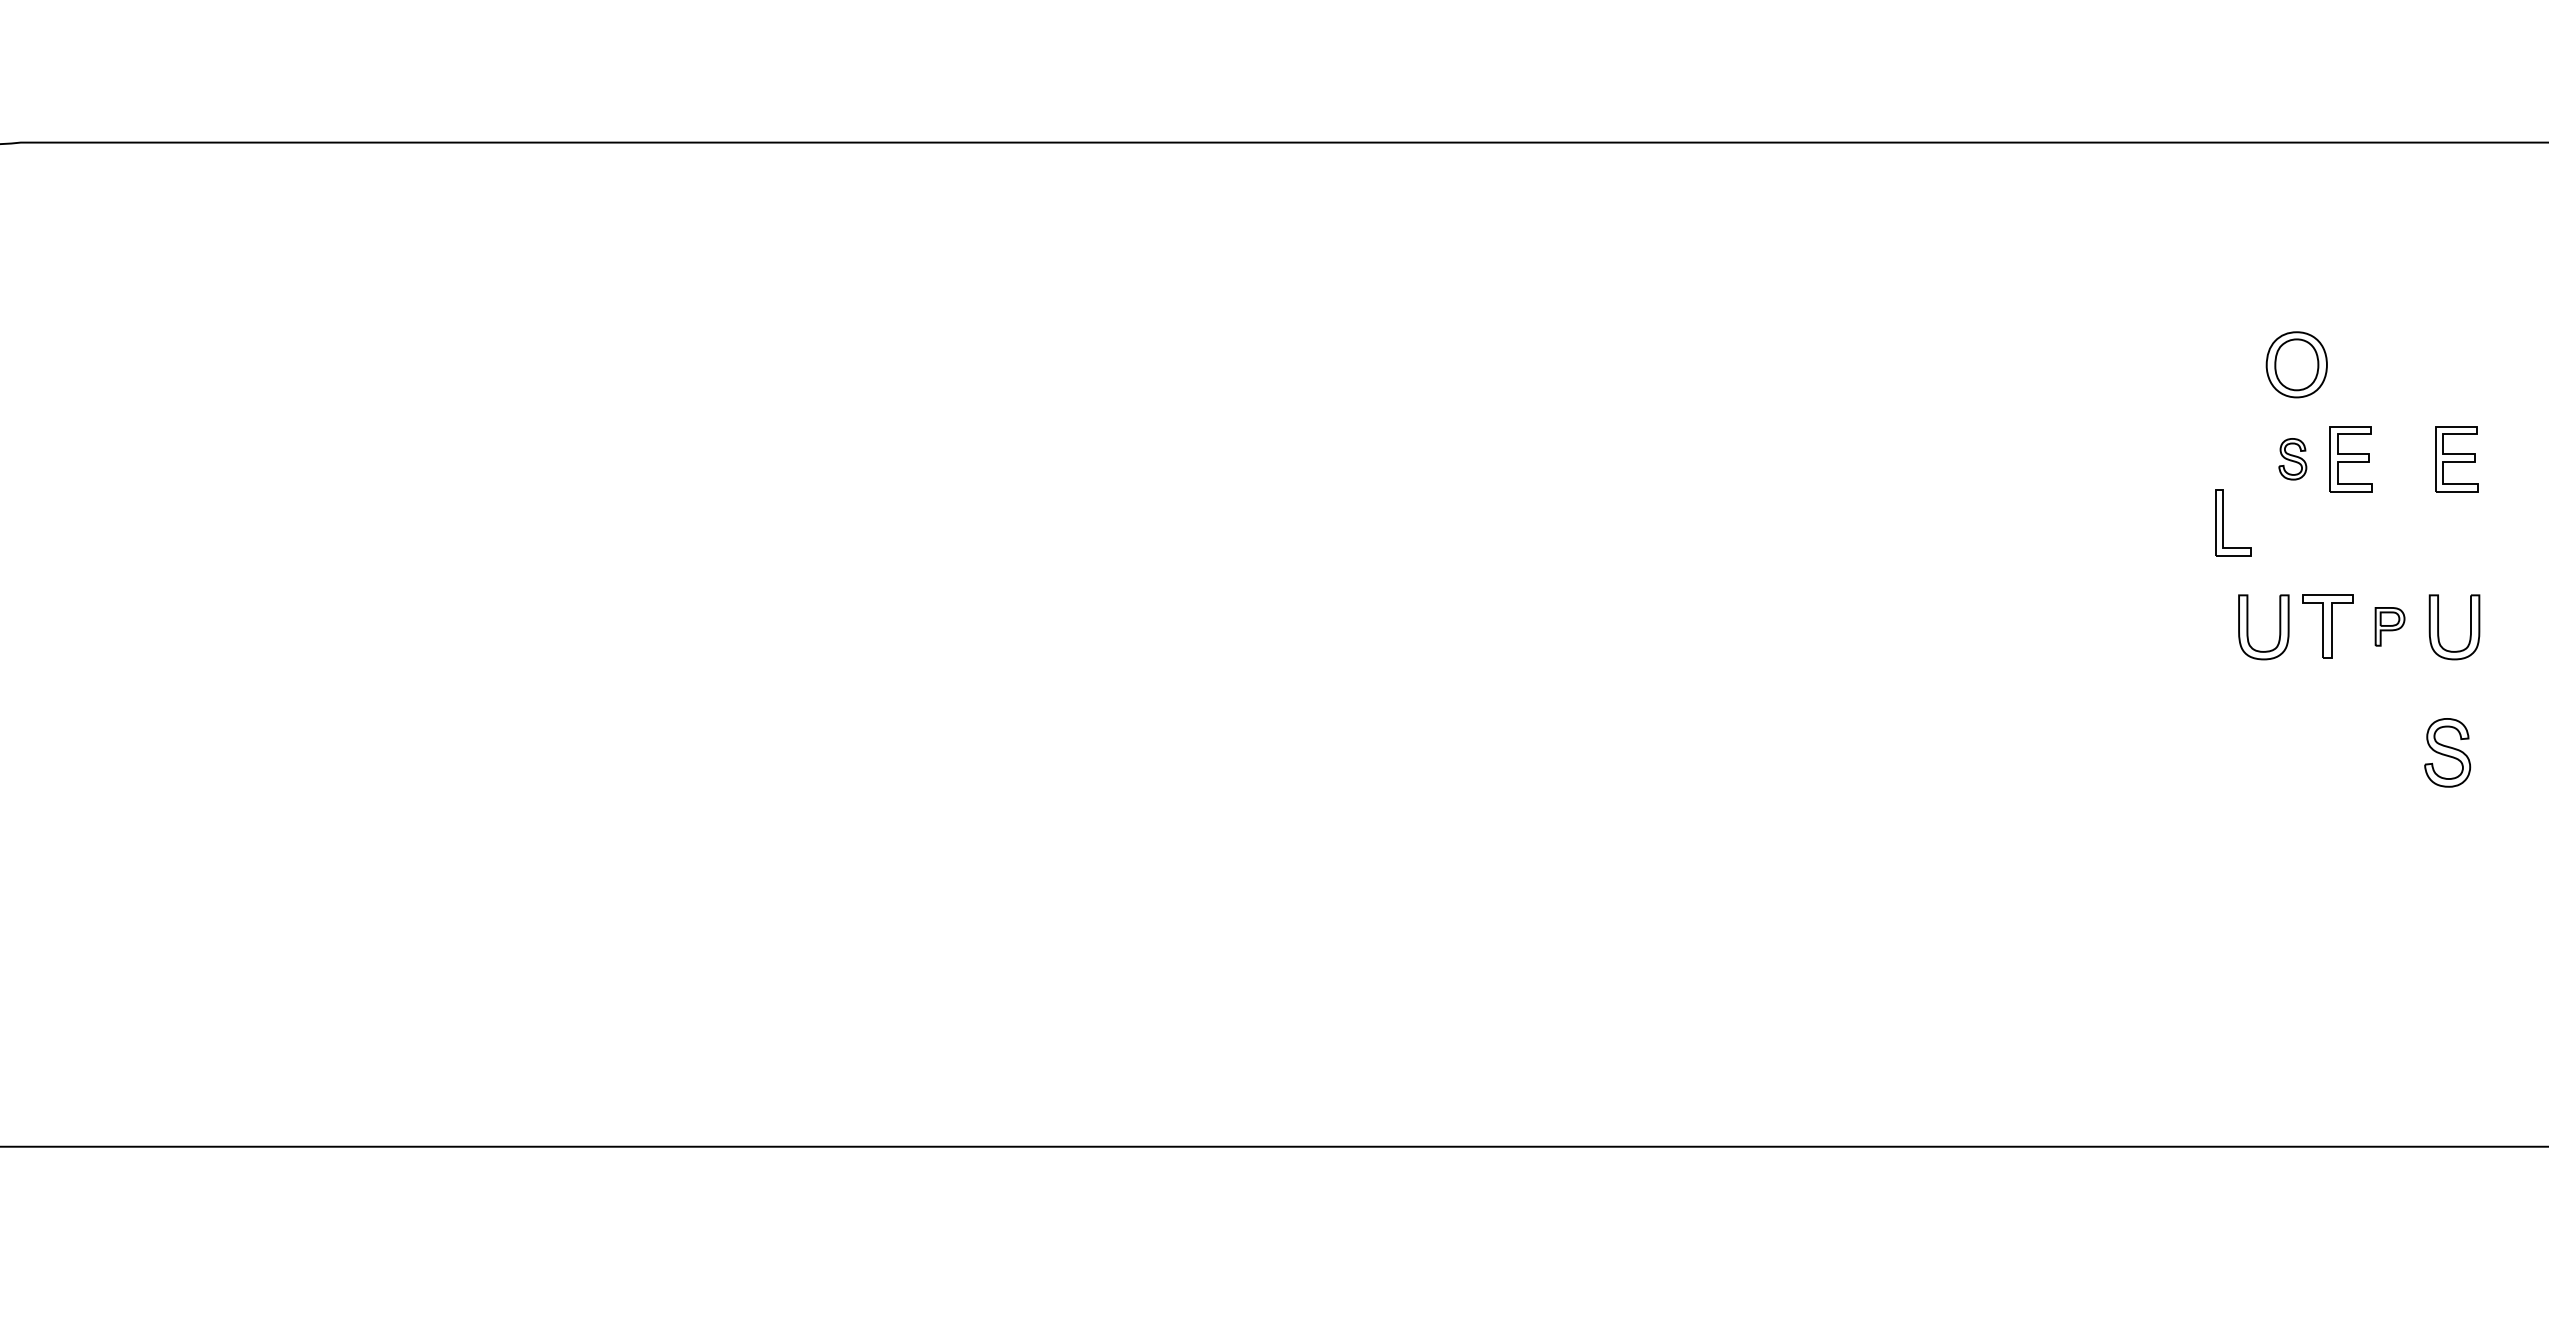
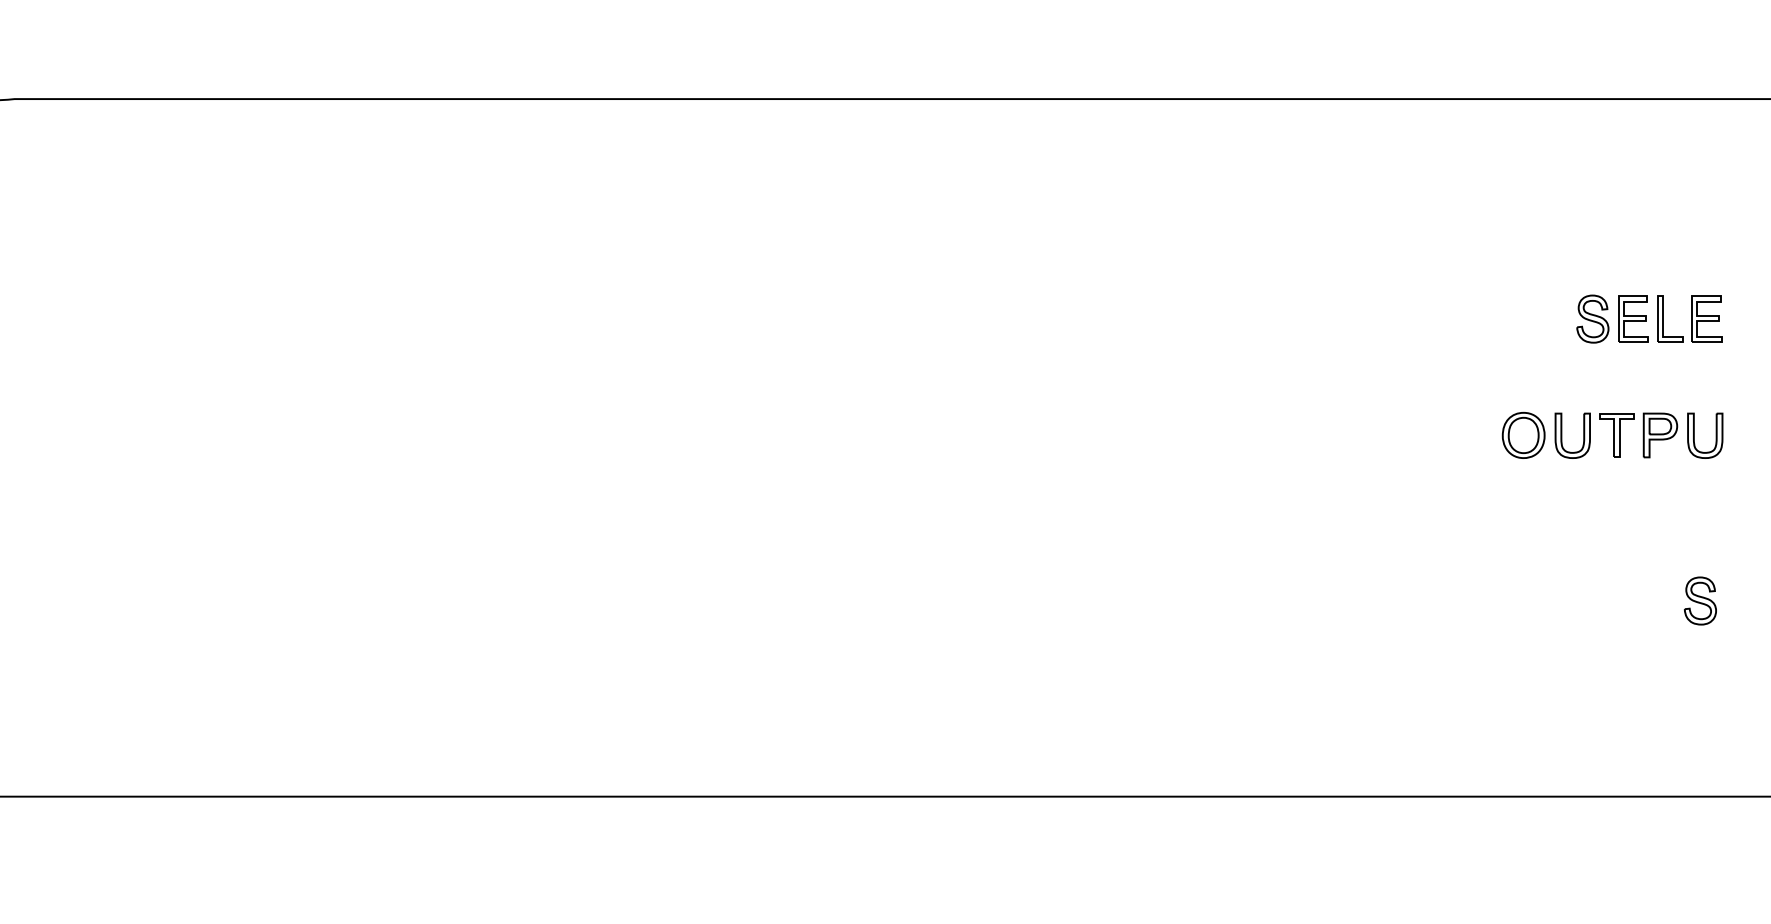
part: (2296, 363) -> (1523, 434), moved
part: (2292, 458) -> (1592, 318), size x1.67
part: (2223, 521) -> (1663, 318), moved
part: (2390, 626) -> (1660, 435), size x1.67
part: (2447, 752) -> (1700, 600), moved

